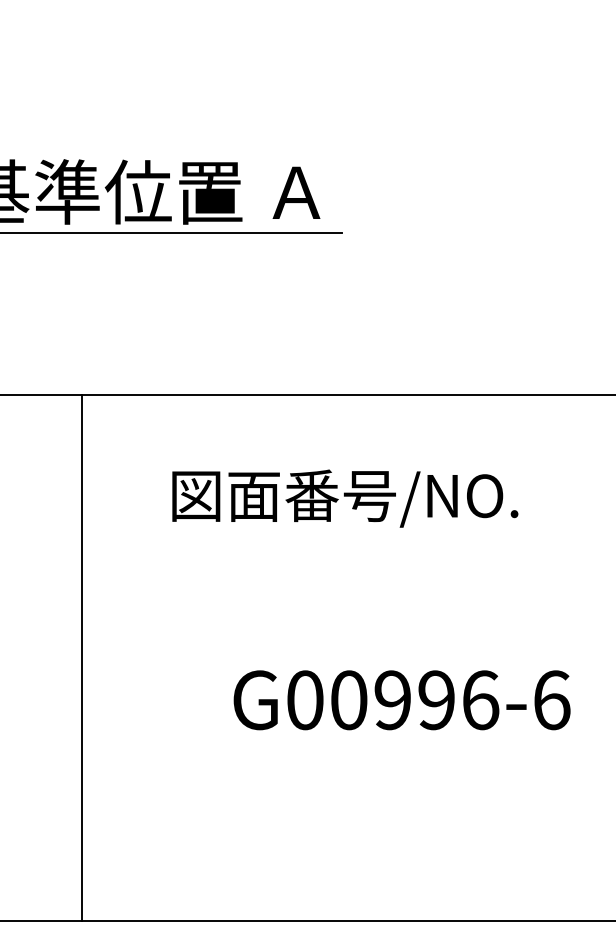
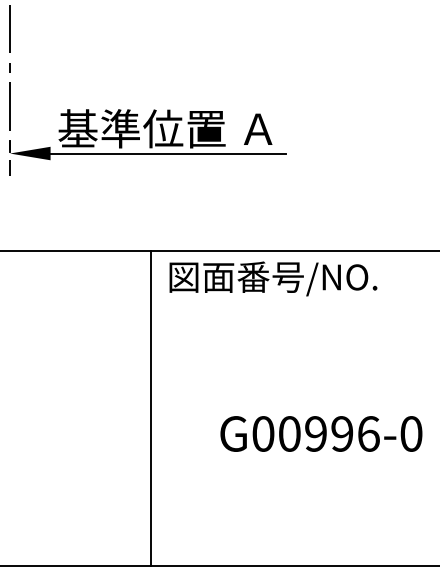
text: (345, 497) -> (273, 278), moved
line: (82, 657) -> (151, 408), moved
text: (551, 699) -> (411, 433), G00996-6 -> G00996-0

